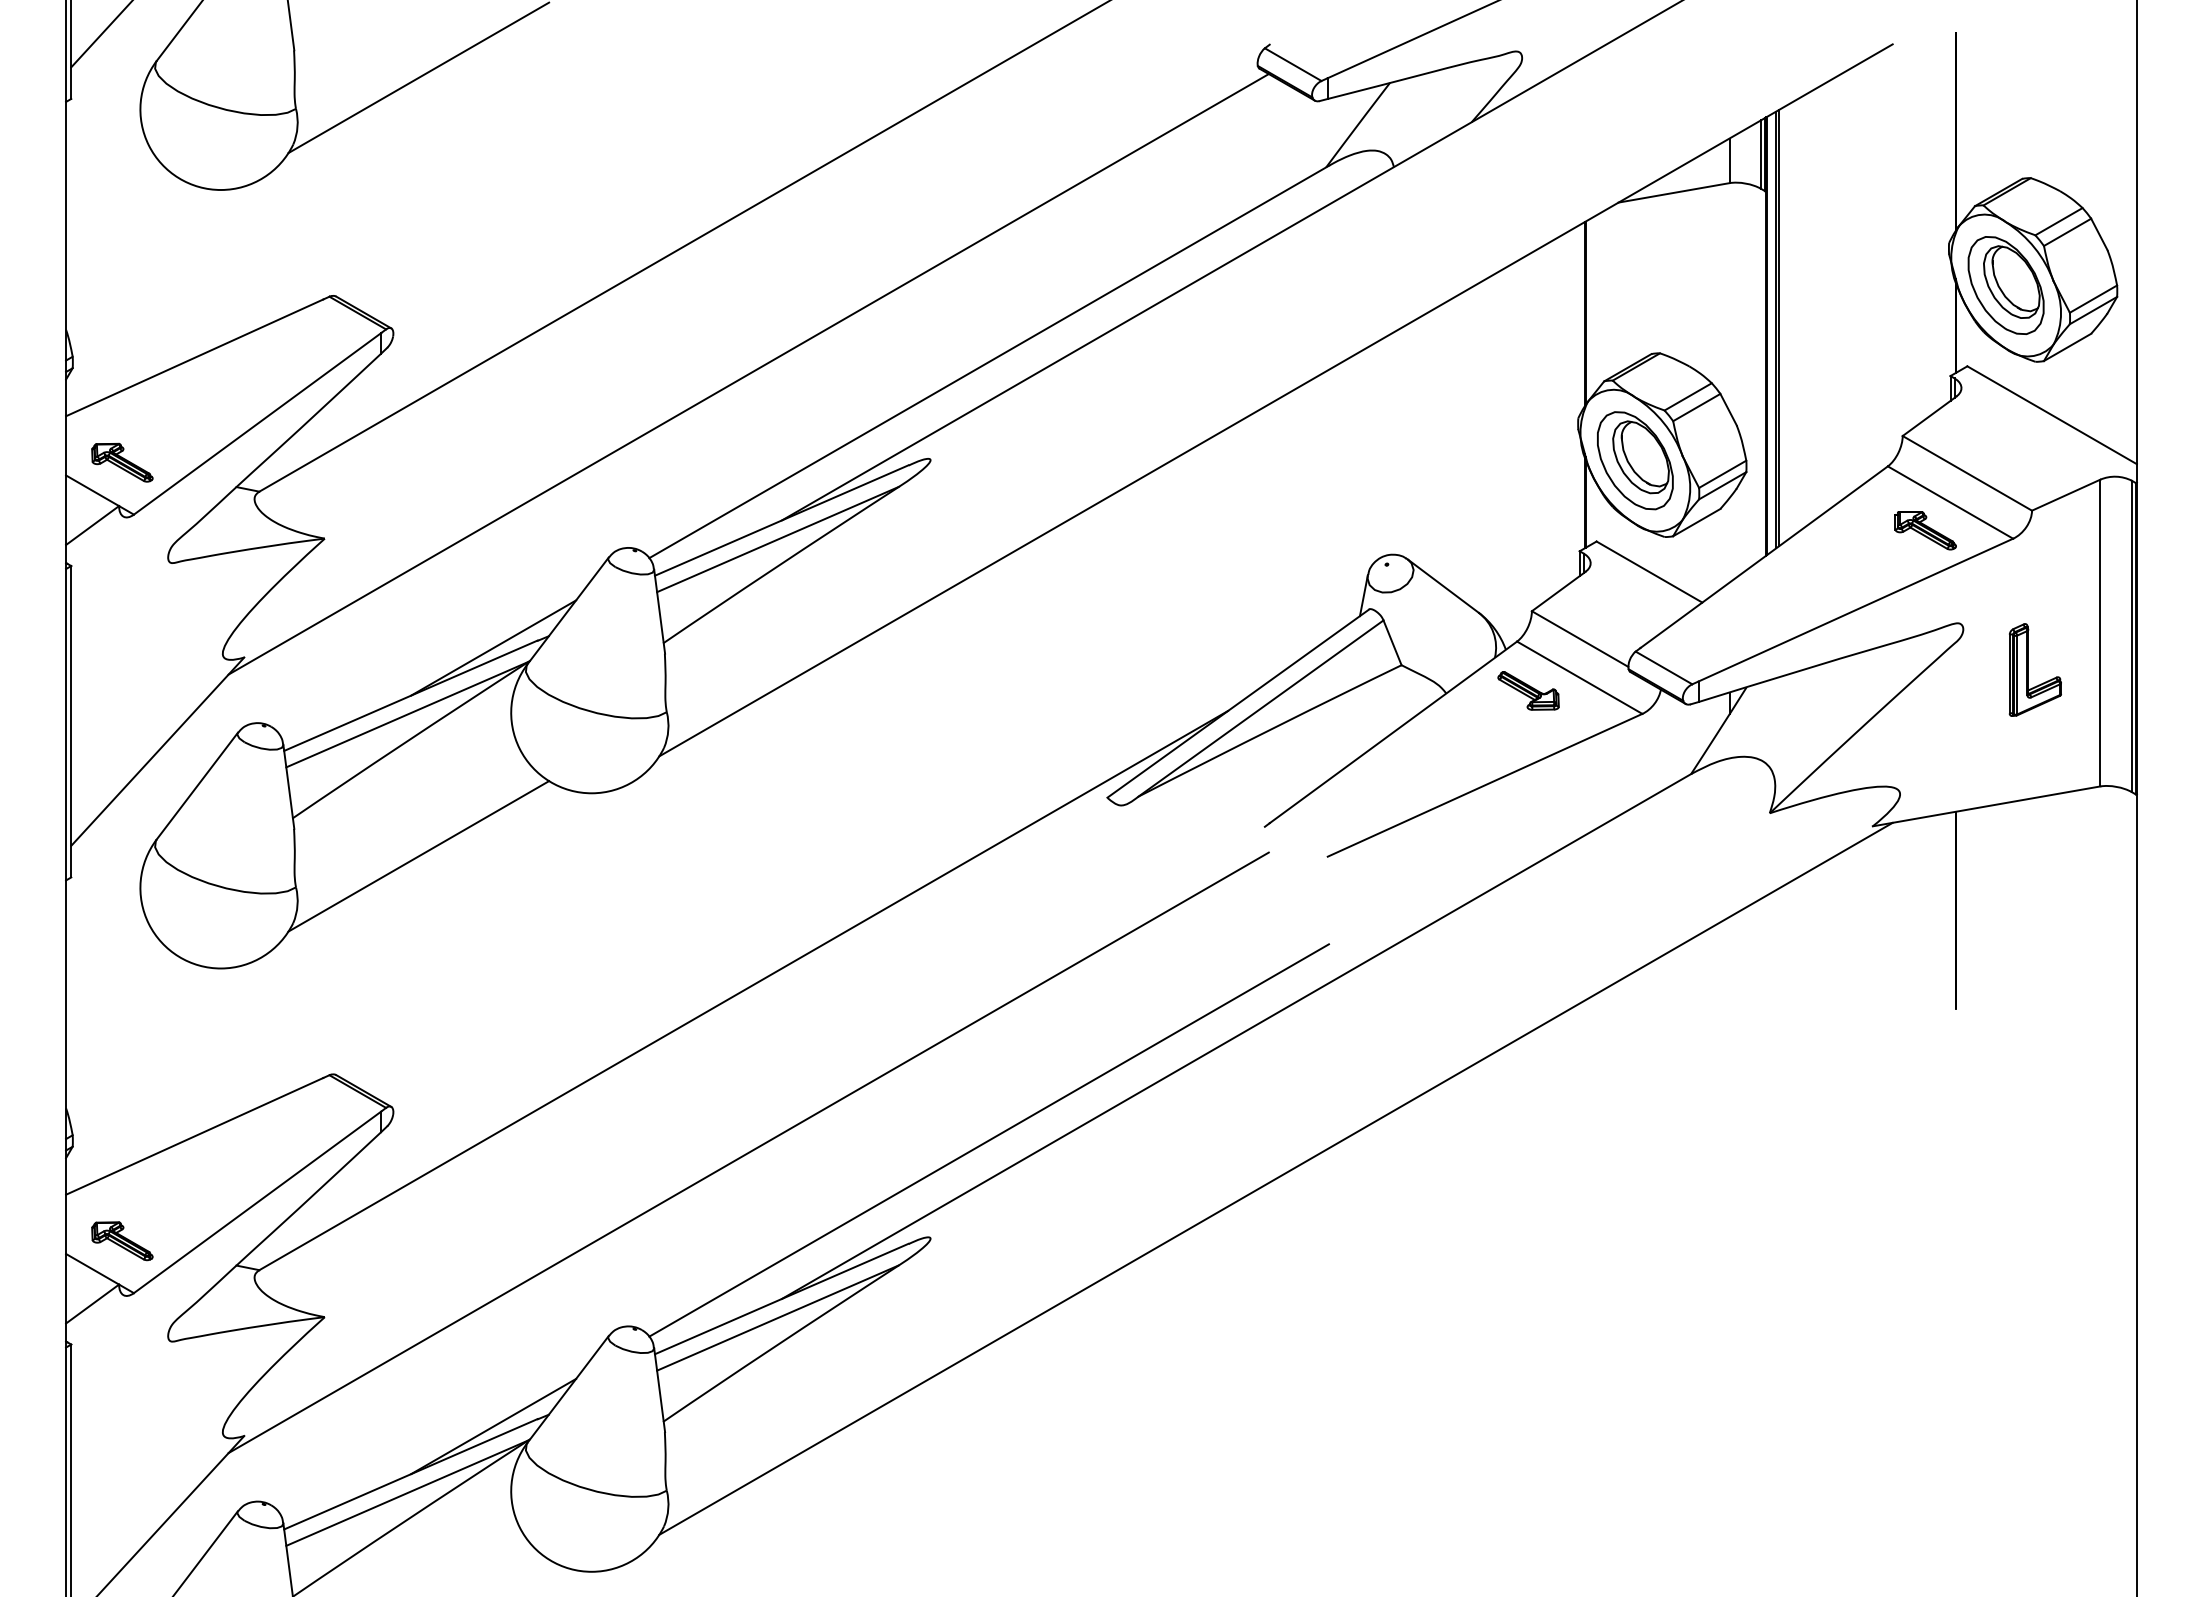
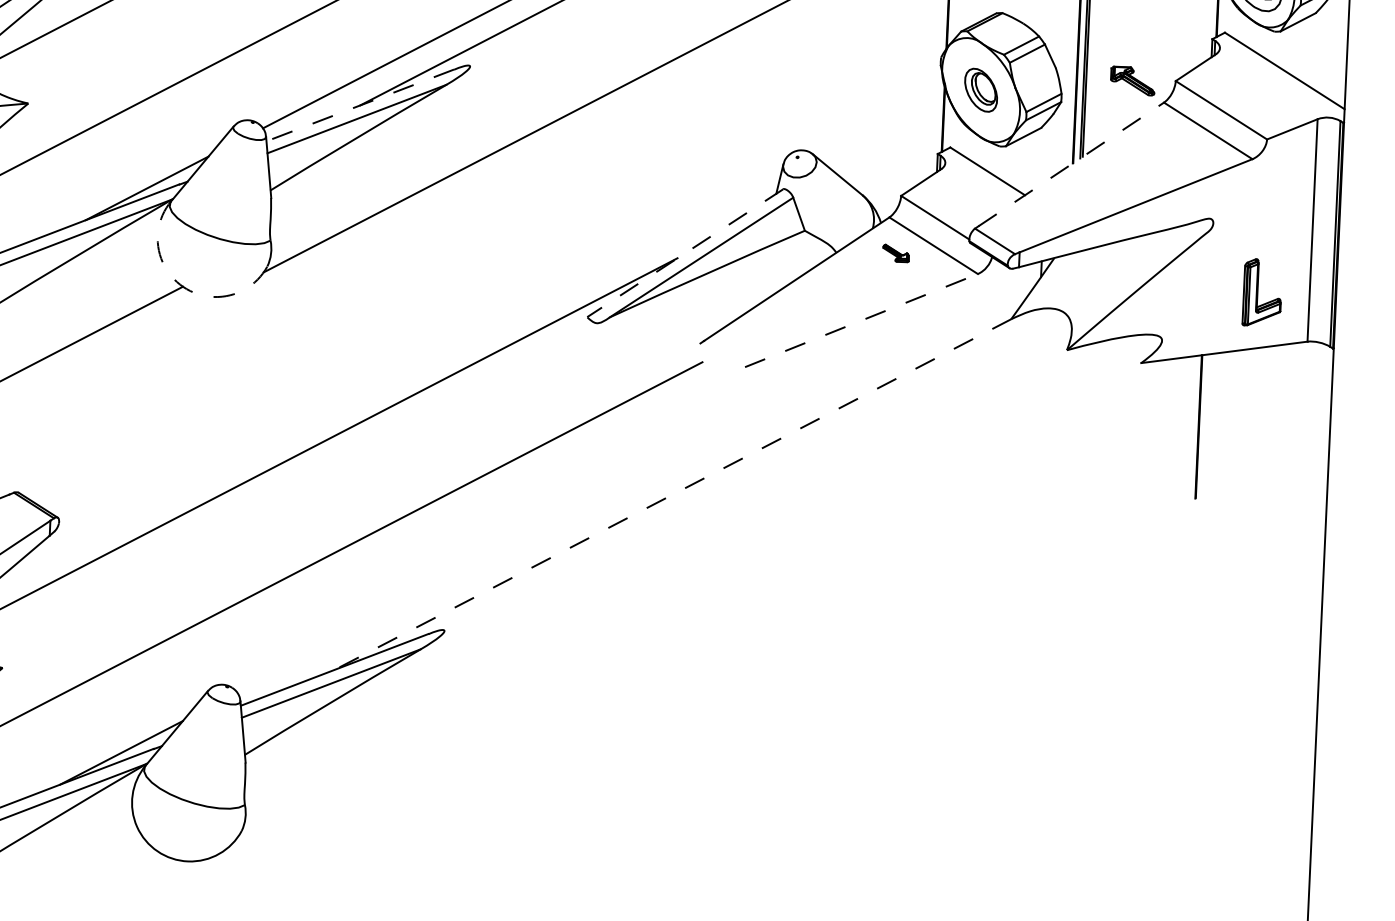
part: (1635, 460) -> (981, 90), size x0.6
line: (781, 520) -> (360, 105), solid -> dashed
part: (1925, 530) -> (1132, 80), moved
line: (1764, 556) -> (1071, 163), solid -> dashed
part: (2034, 669) -> (1261, 292), moved
part: (1528, 690) -> (896, 253), size x0.6
line: (1237, 703) -> (684, 253), solid -> dashed
arc: (549, 781) -> (183, 287), solid -> dashed
line: (1485, 785) -> (861, 320), solid -> dashed
line: (1236, 1036) -> (672, 494), solid -> dashed
line: (988, 1140) -> (489, 561), removed
line: (1275, 1178) -> (696, 598), removed

